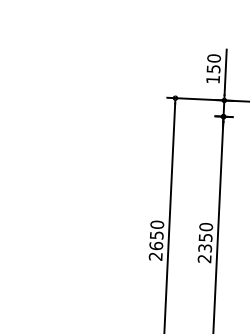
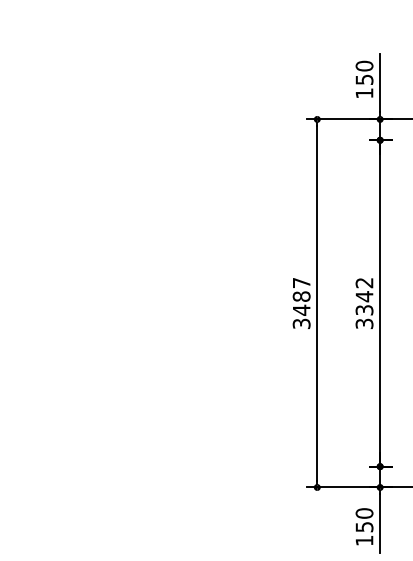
text: (156, 239) -> (301, 302), 2650 -> 3487
text: (205, 242) -> (364, 302), 2350 -> 3342

